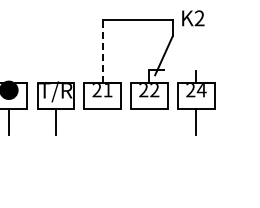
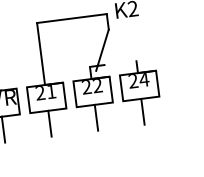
line: (102, 50) -> (40, 53), dashed -> solid
line: (102, 121) -> (49, 123), added
line: (149, 121) -> (96, 117), added

